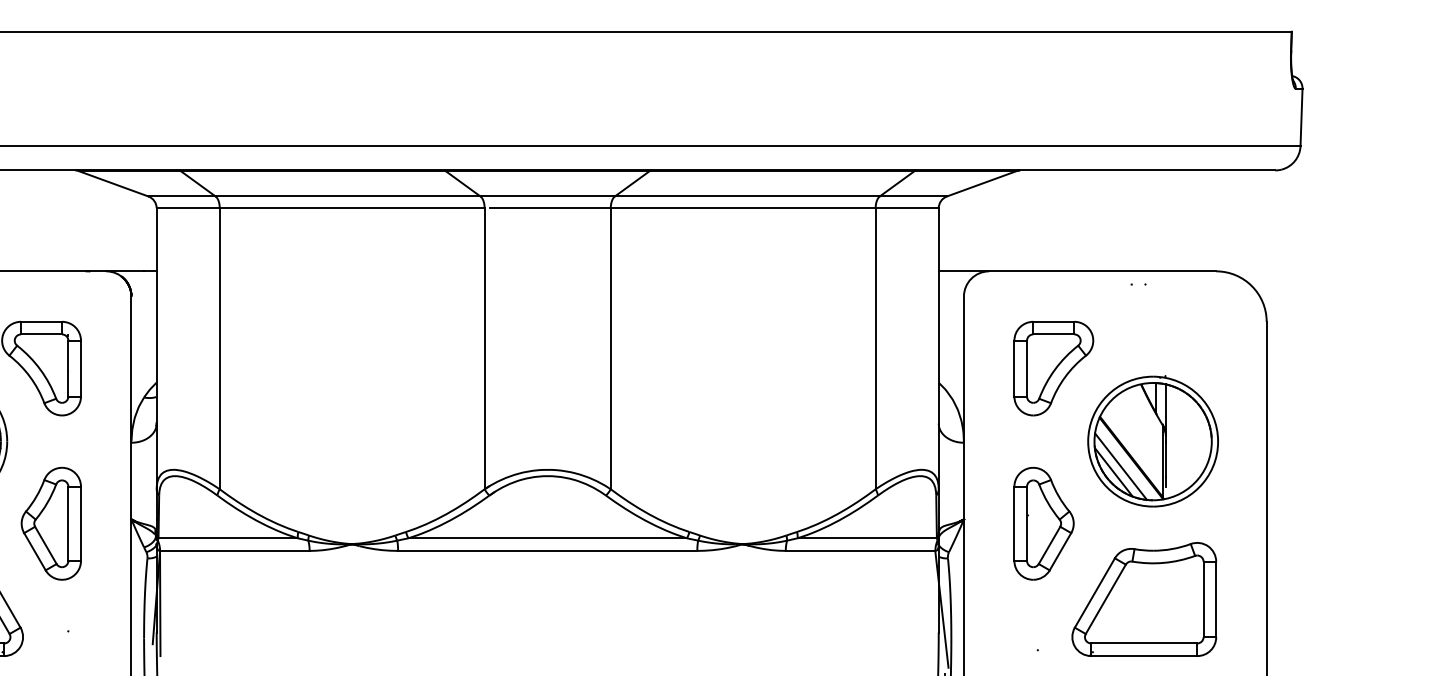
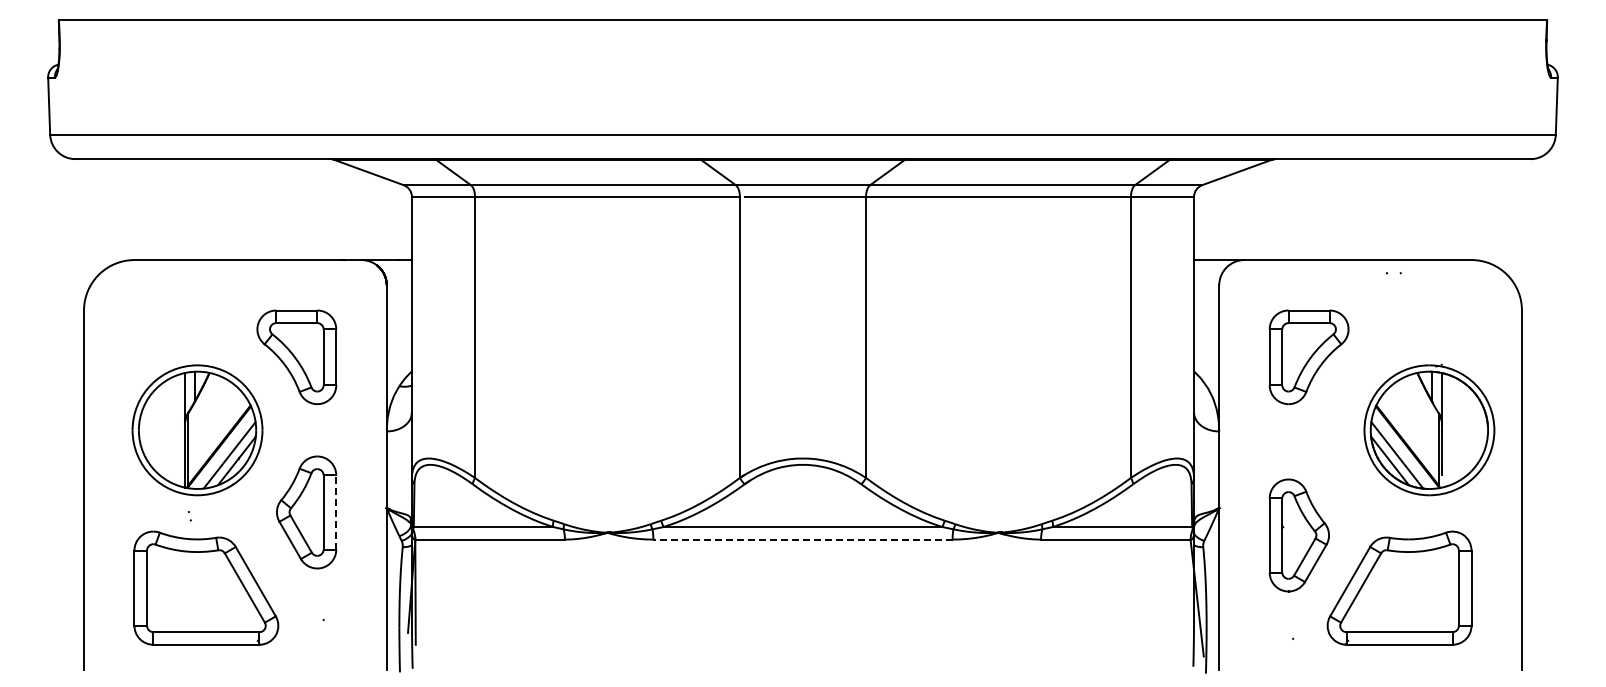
part: (1153, 440) -> (1429, 429), moved
line: (81, 523) -> (336, 512), solid -> dashed
part: (1043, 523) -> (1298, 535), moved
line: (547, 550) -> (802, 539), solid -> dashed

